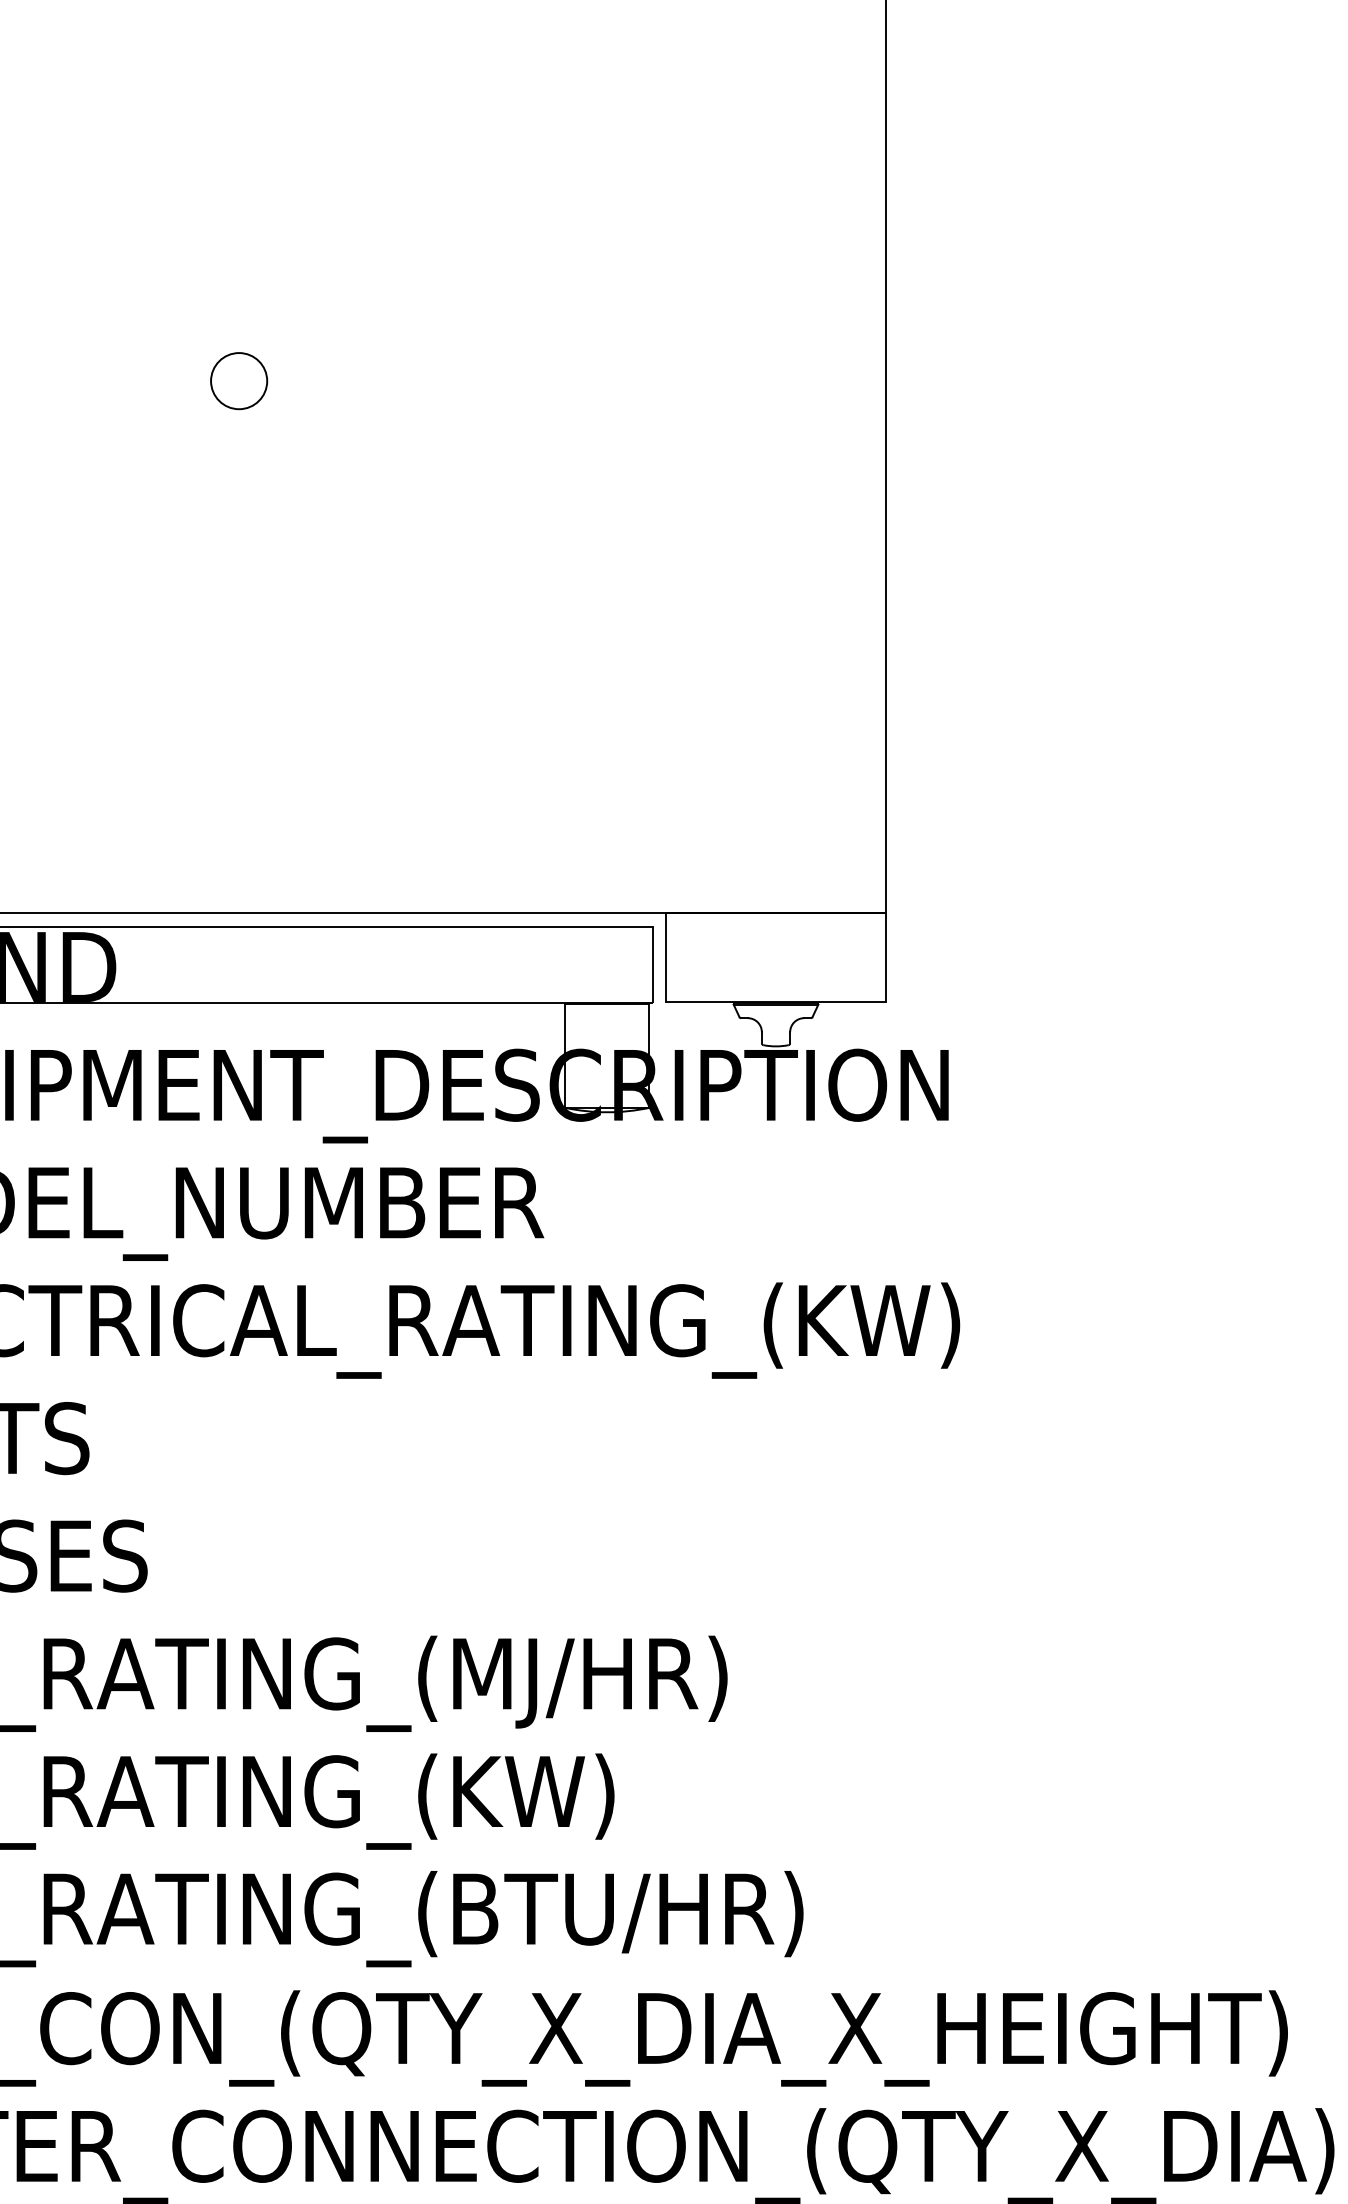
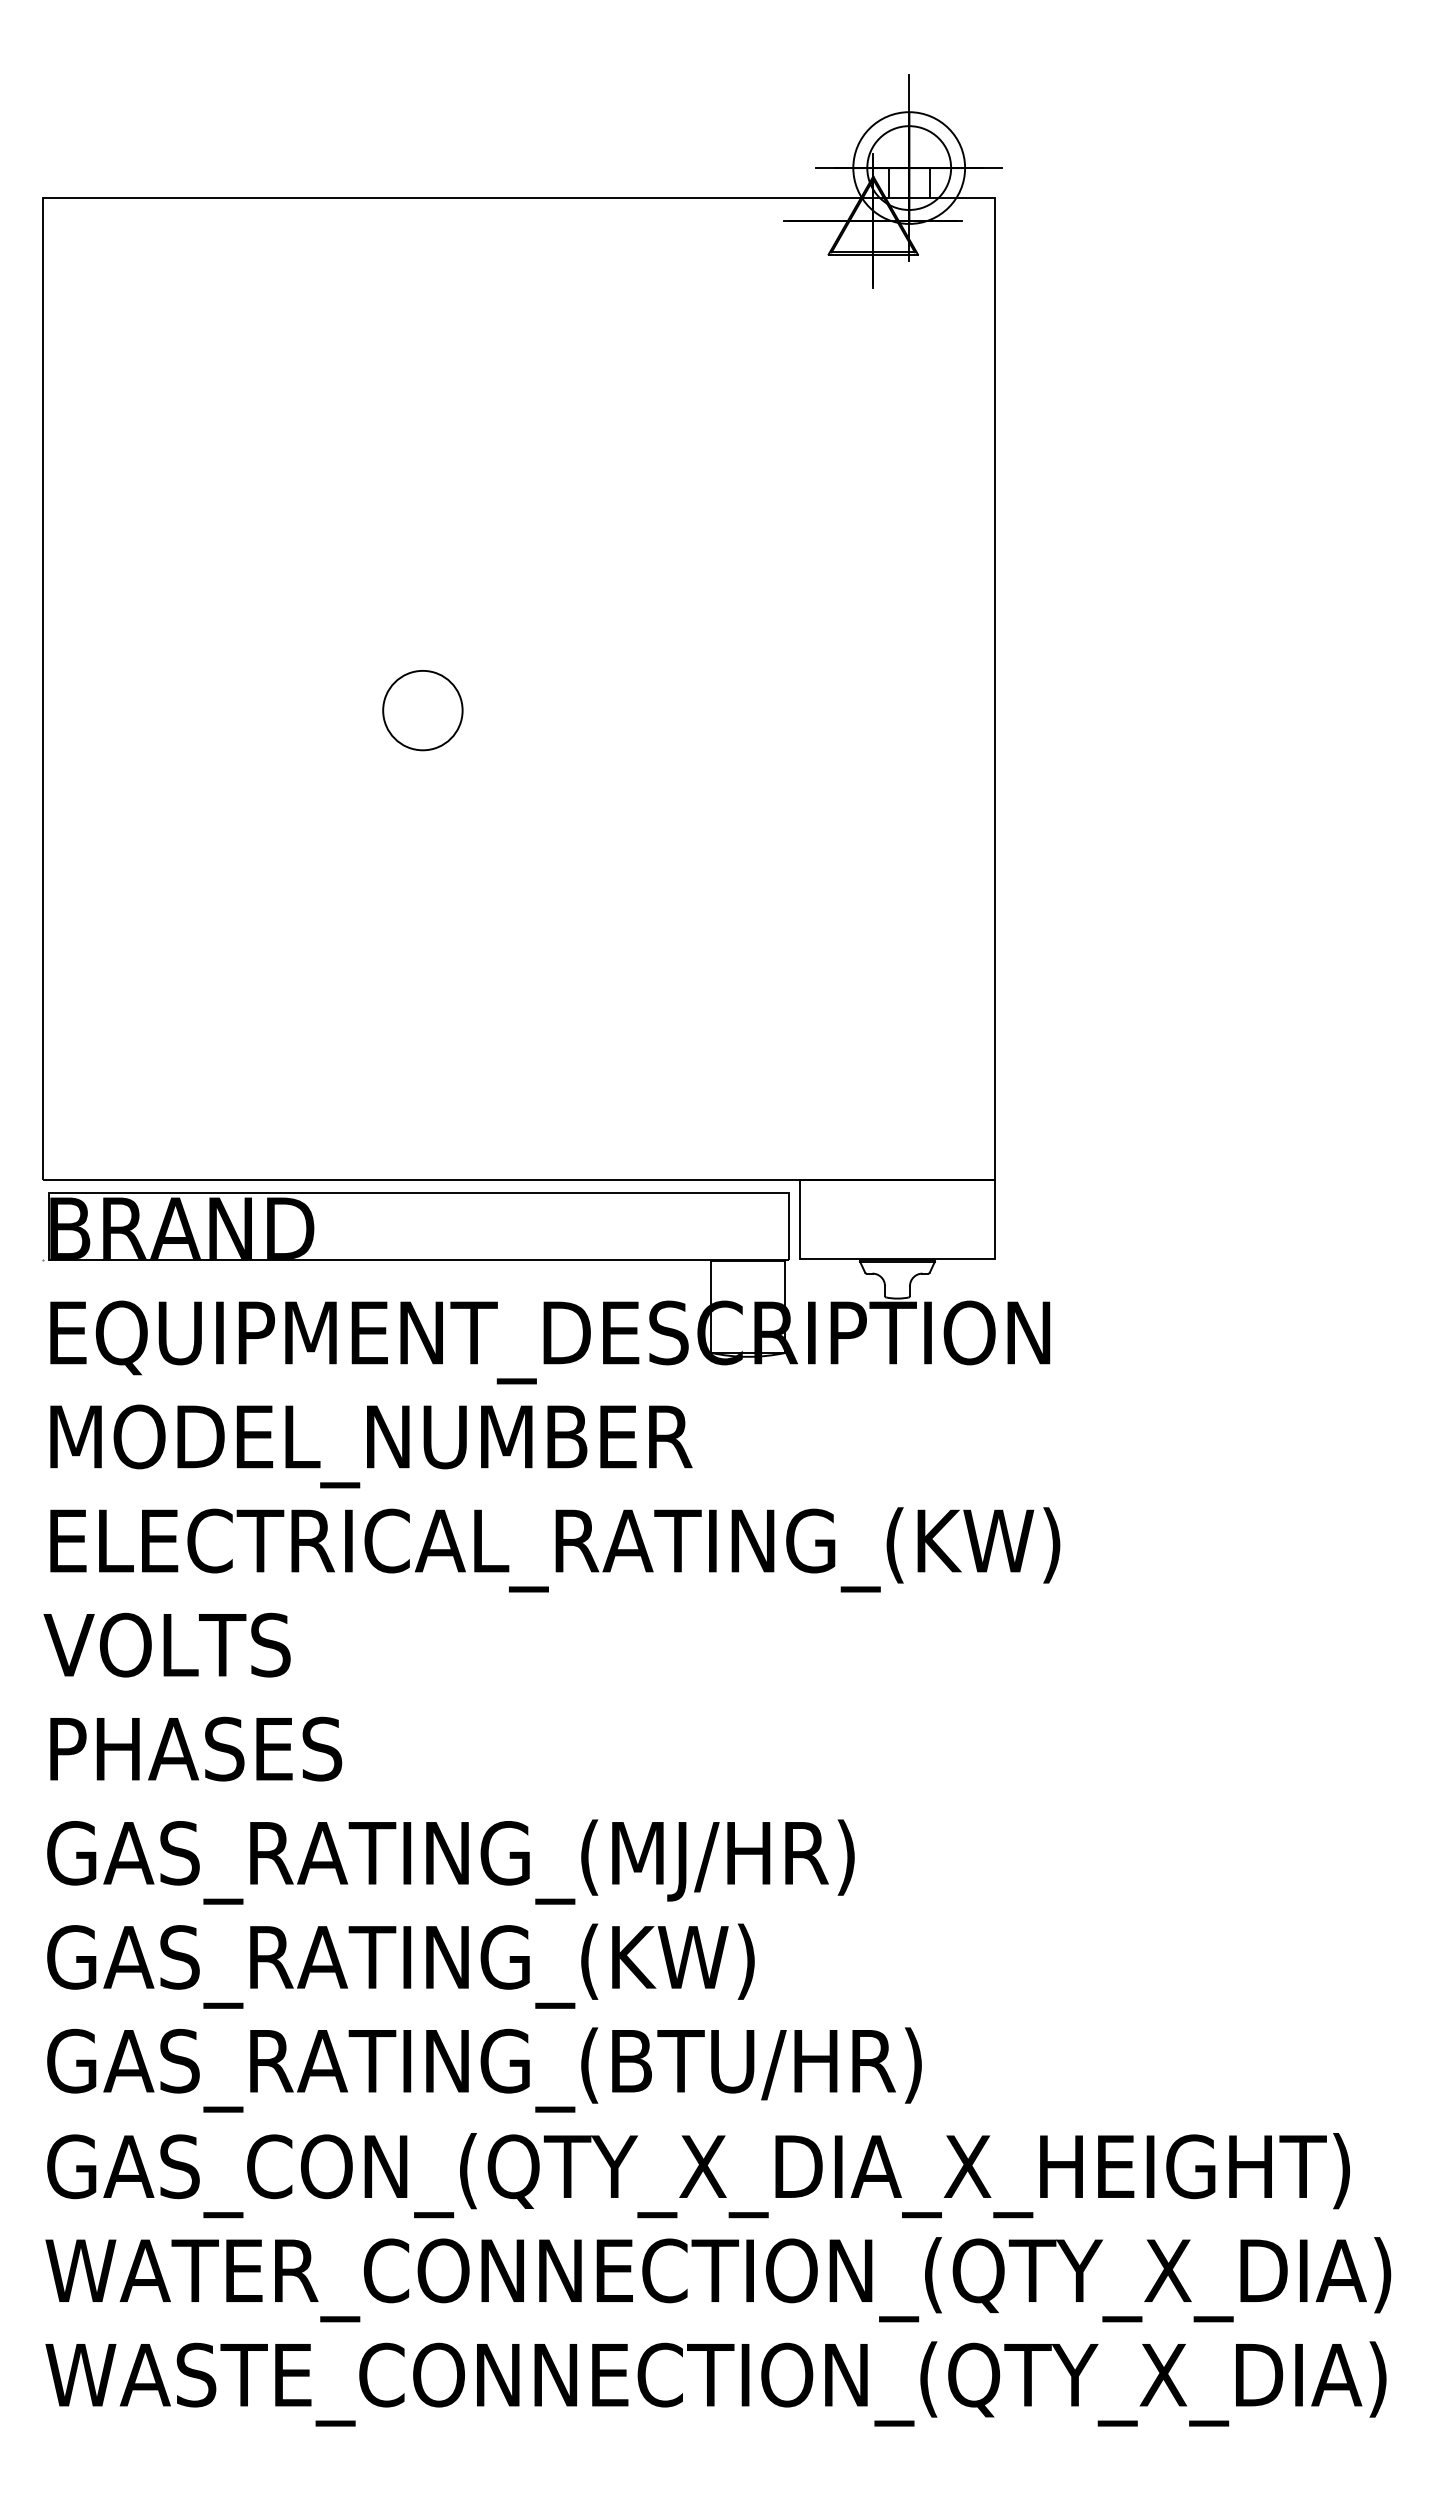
circle: (238, 381) -> (422, 710), size x1.6

